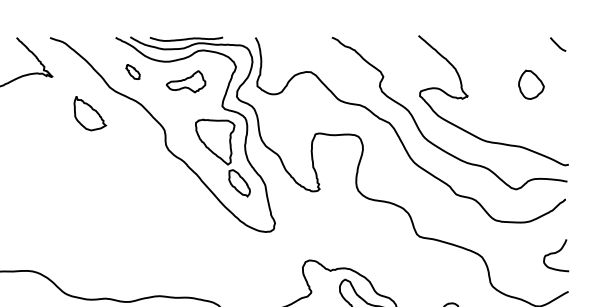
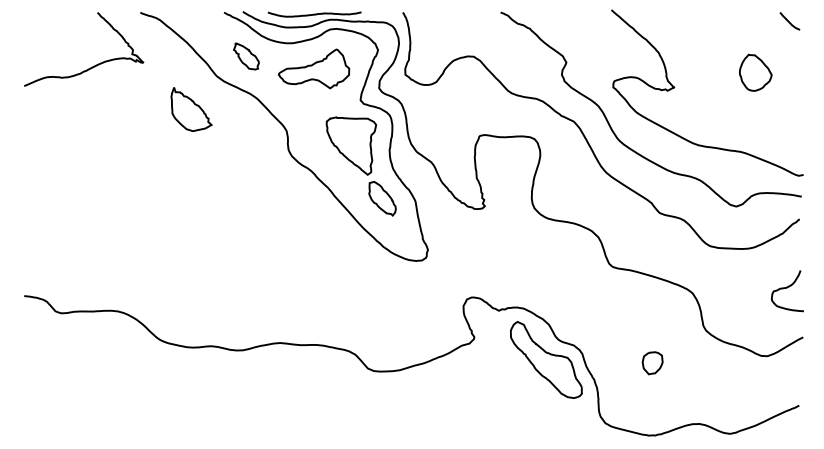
part: (133, 72) -> (246, 56), size x1.43
part: (186, 81) -> (314, 68), size x1.43

